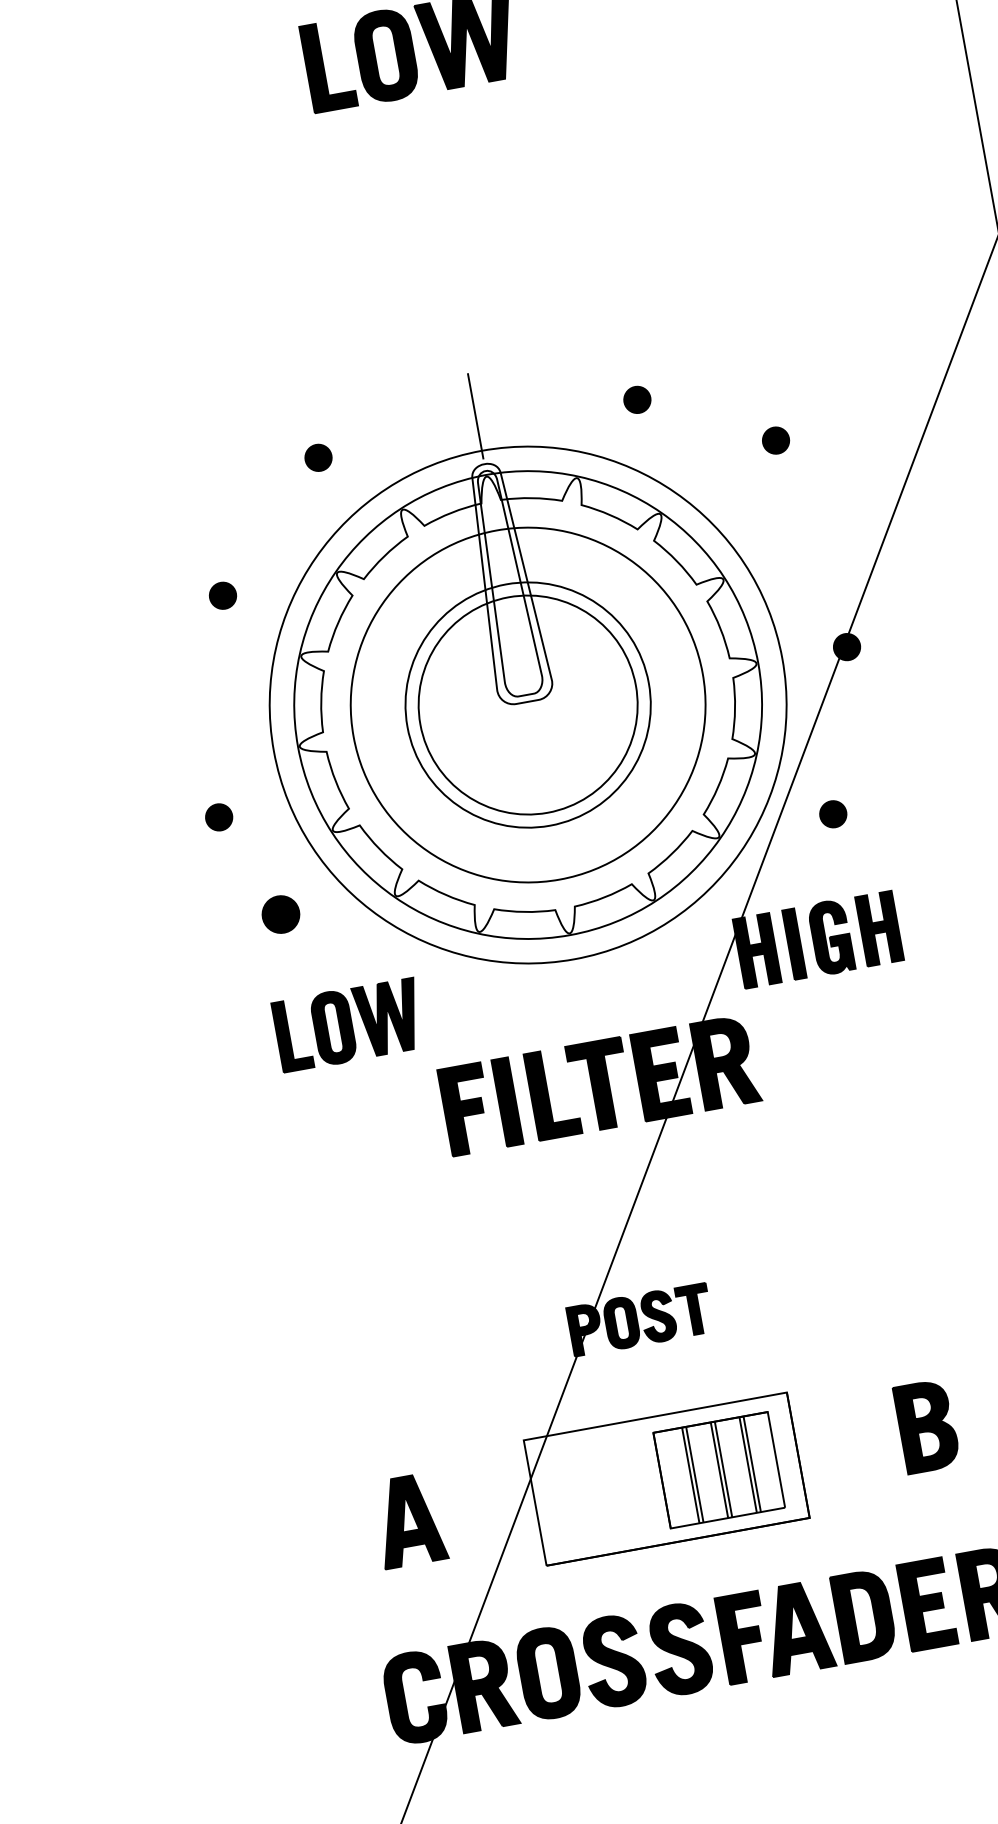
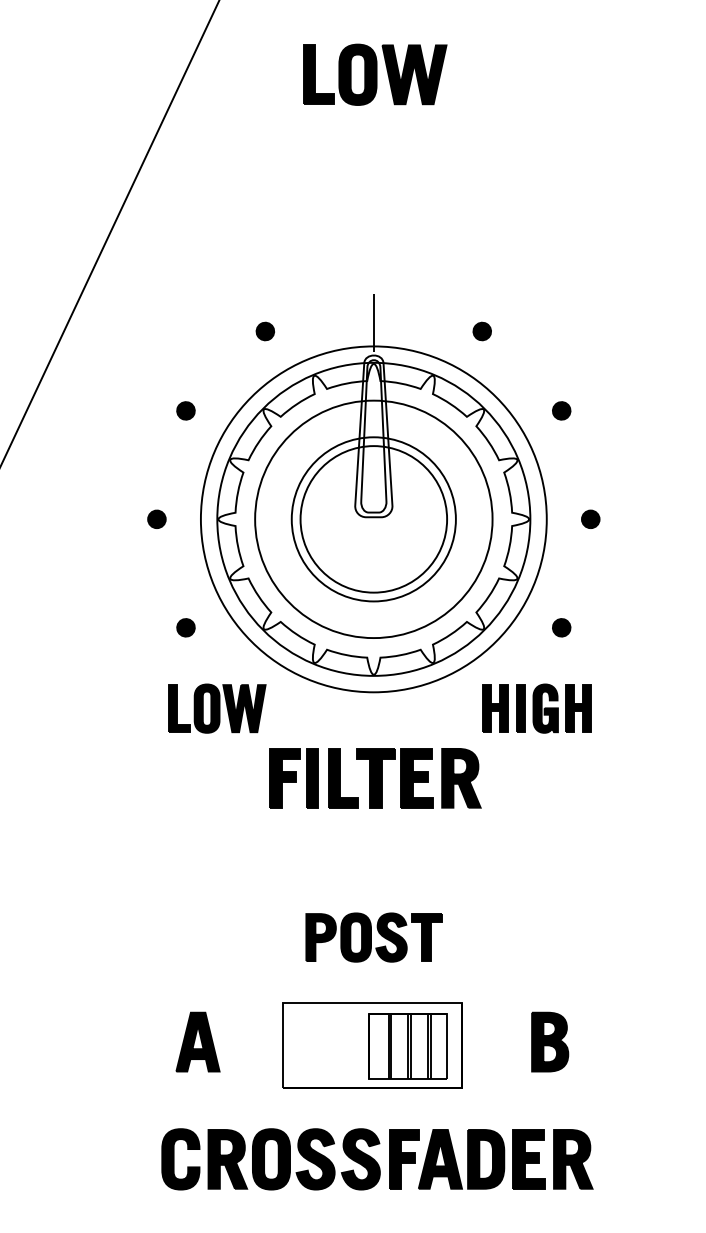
part: (775, 440) -> (561, 410), moved
part: (218, 816) -> (156, 518), moved
part: (280, 914) -> (185, 627), size x0.71
part: (639, 1319) -> (373, 937), size x1.43

